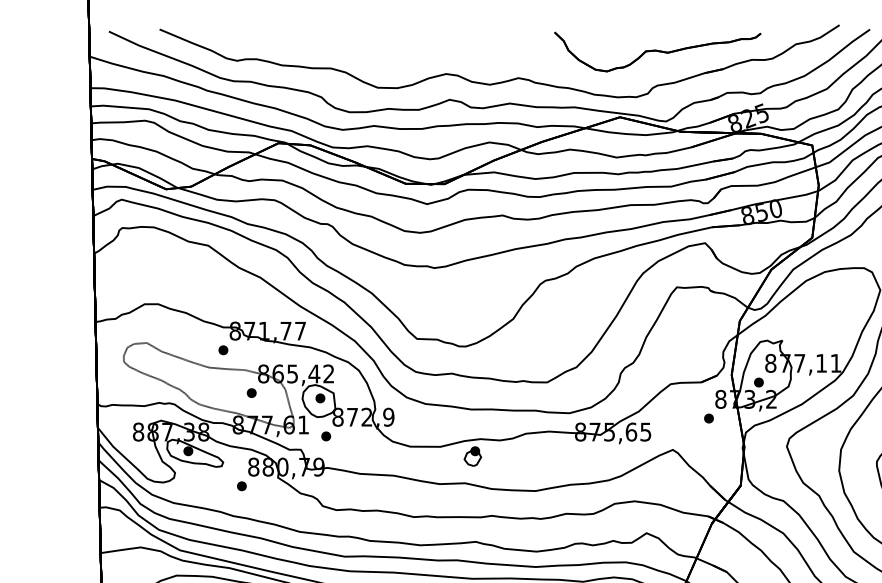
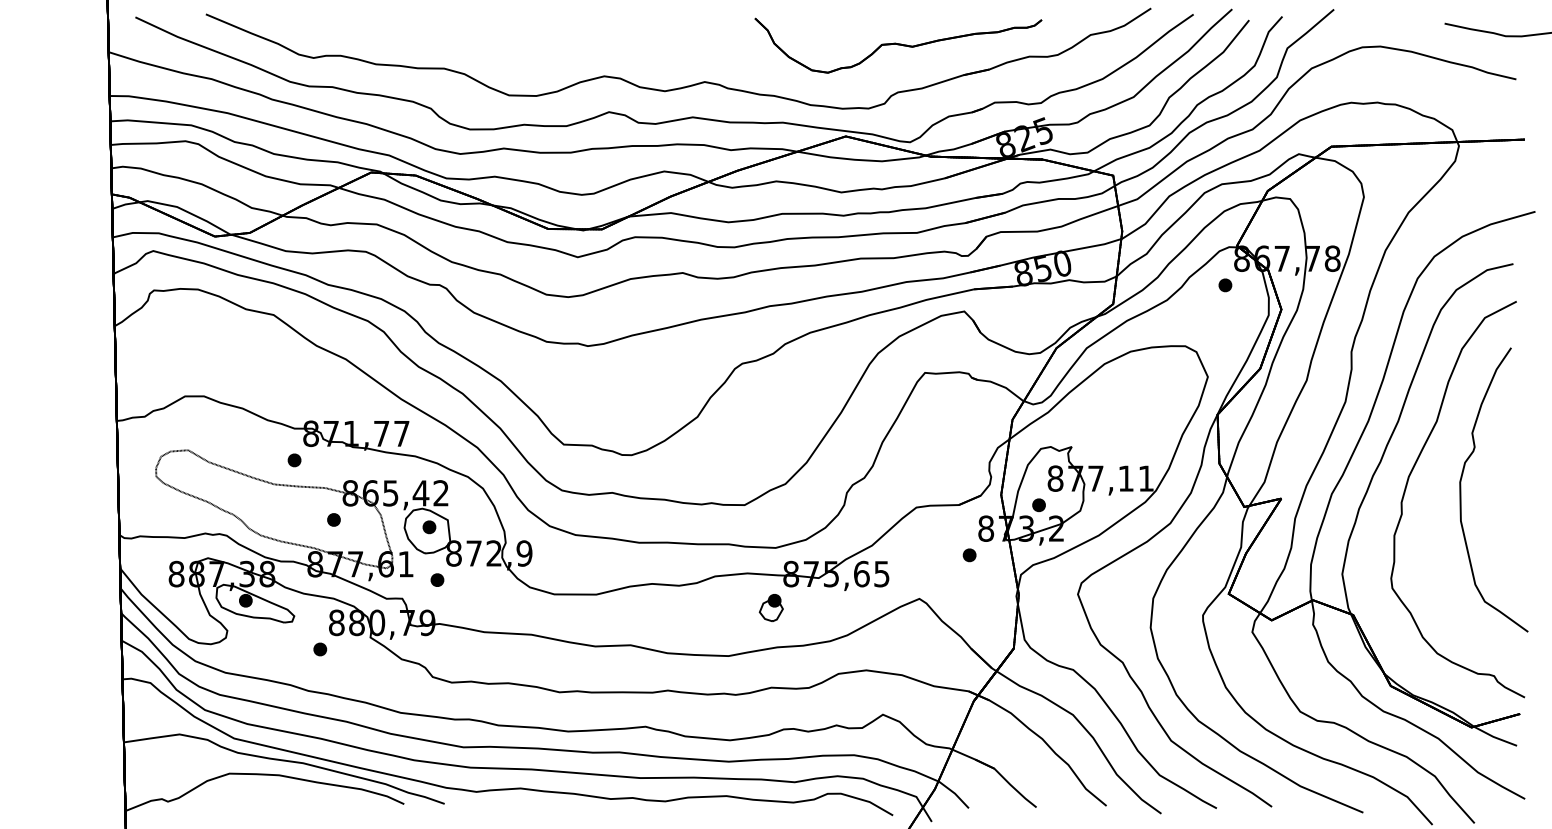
part: (472, 456) -> (770, 608), moved

